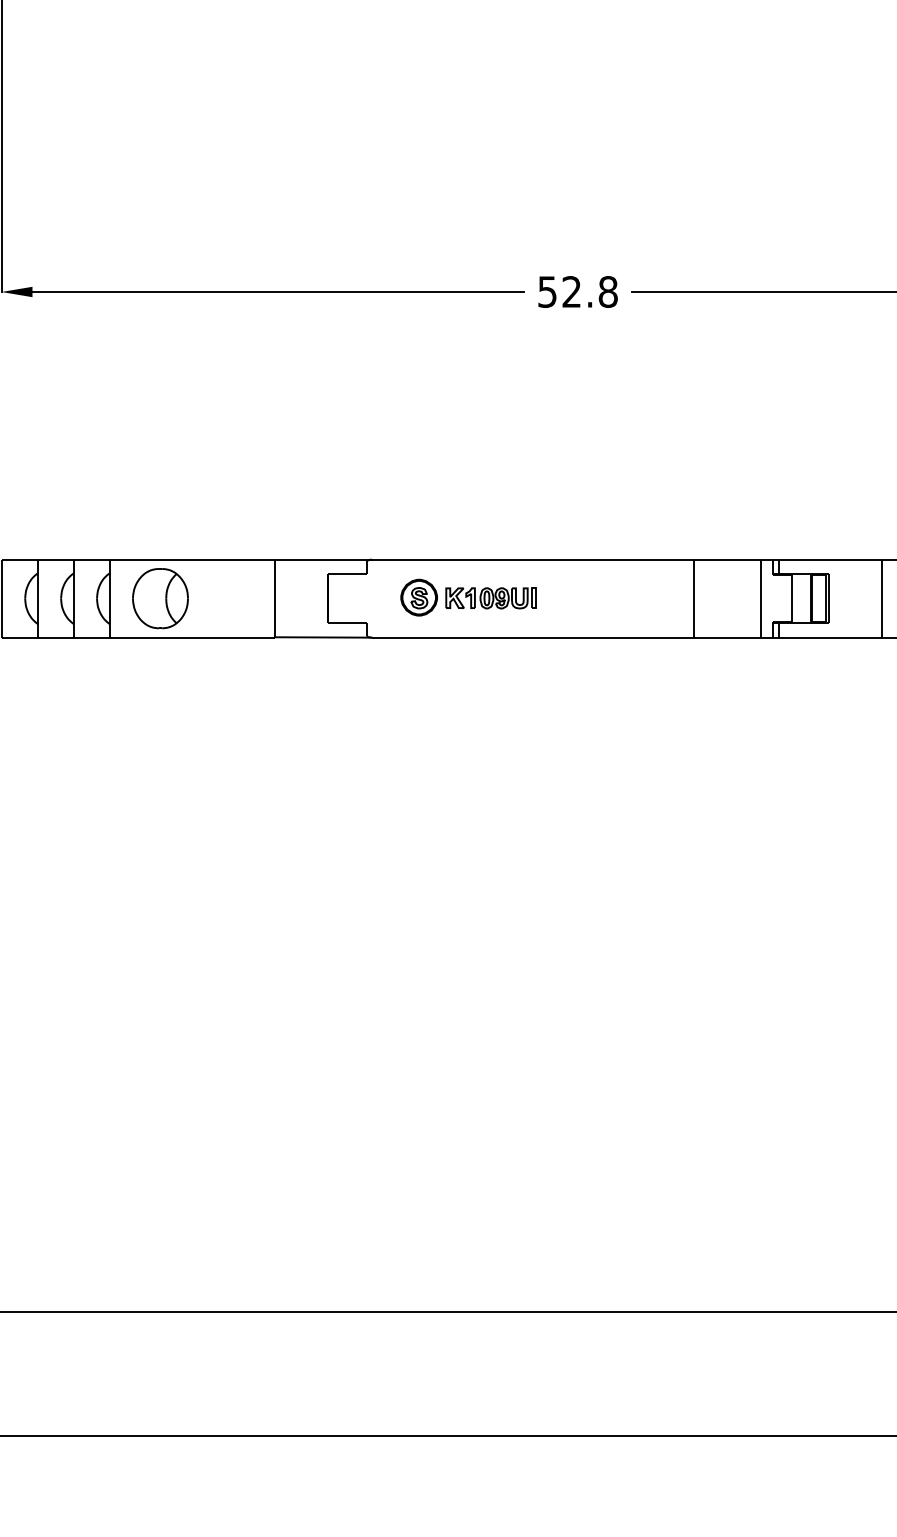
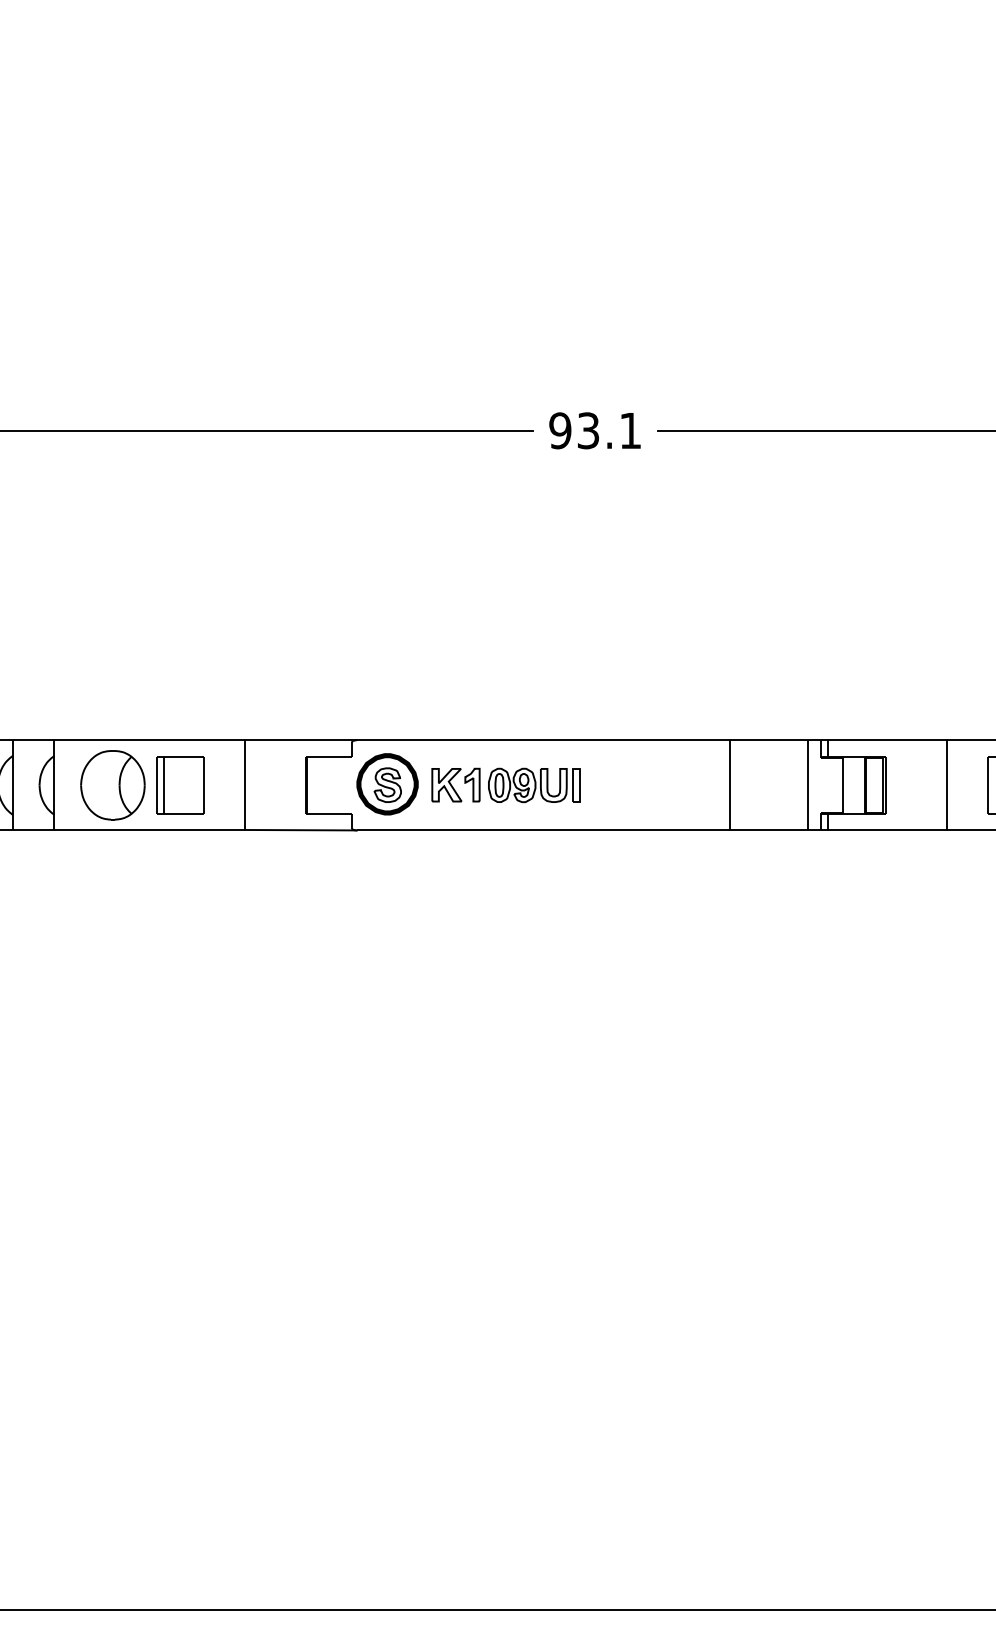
text: (577, 291) -> (595, 430), 52.8 -> 93.1
part: (468, 597) -> (469, 784), size x1.43
part: (219, 598) -> (181, 785), added

